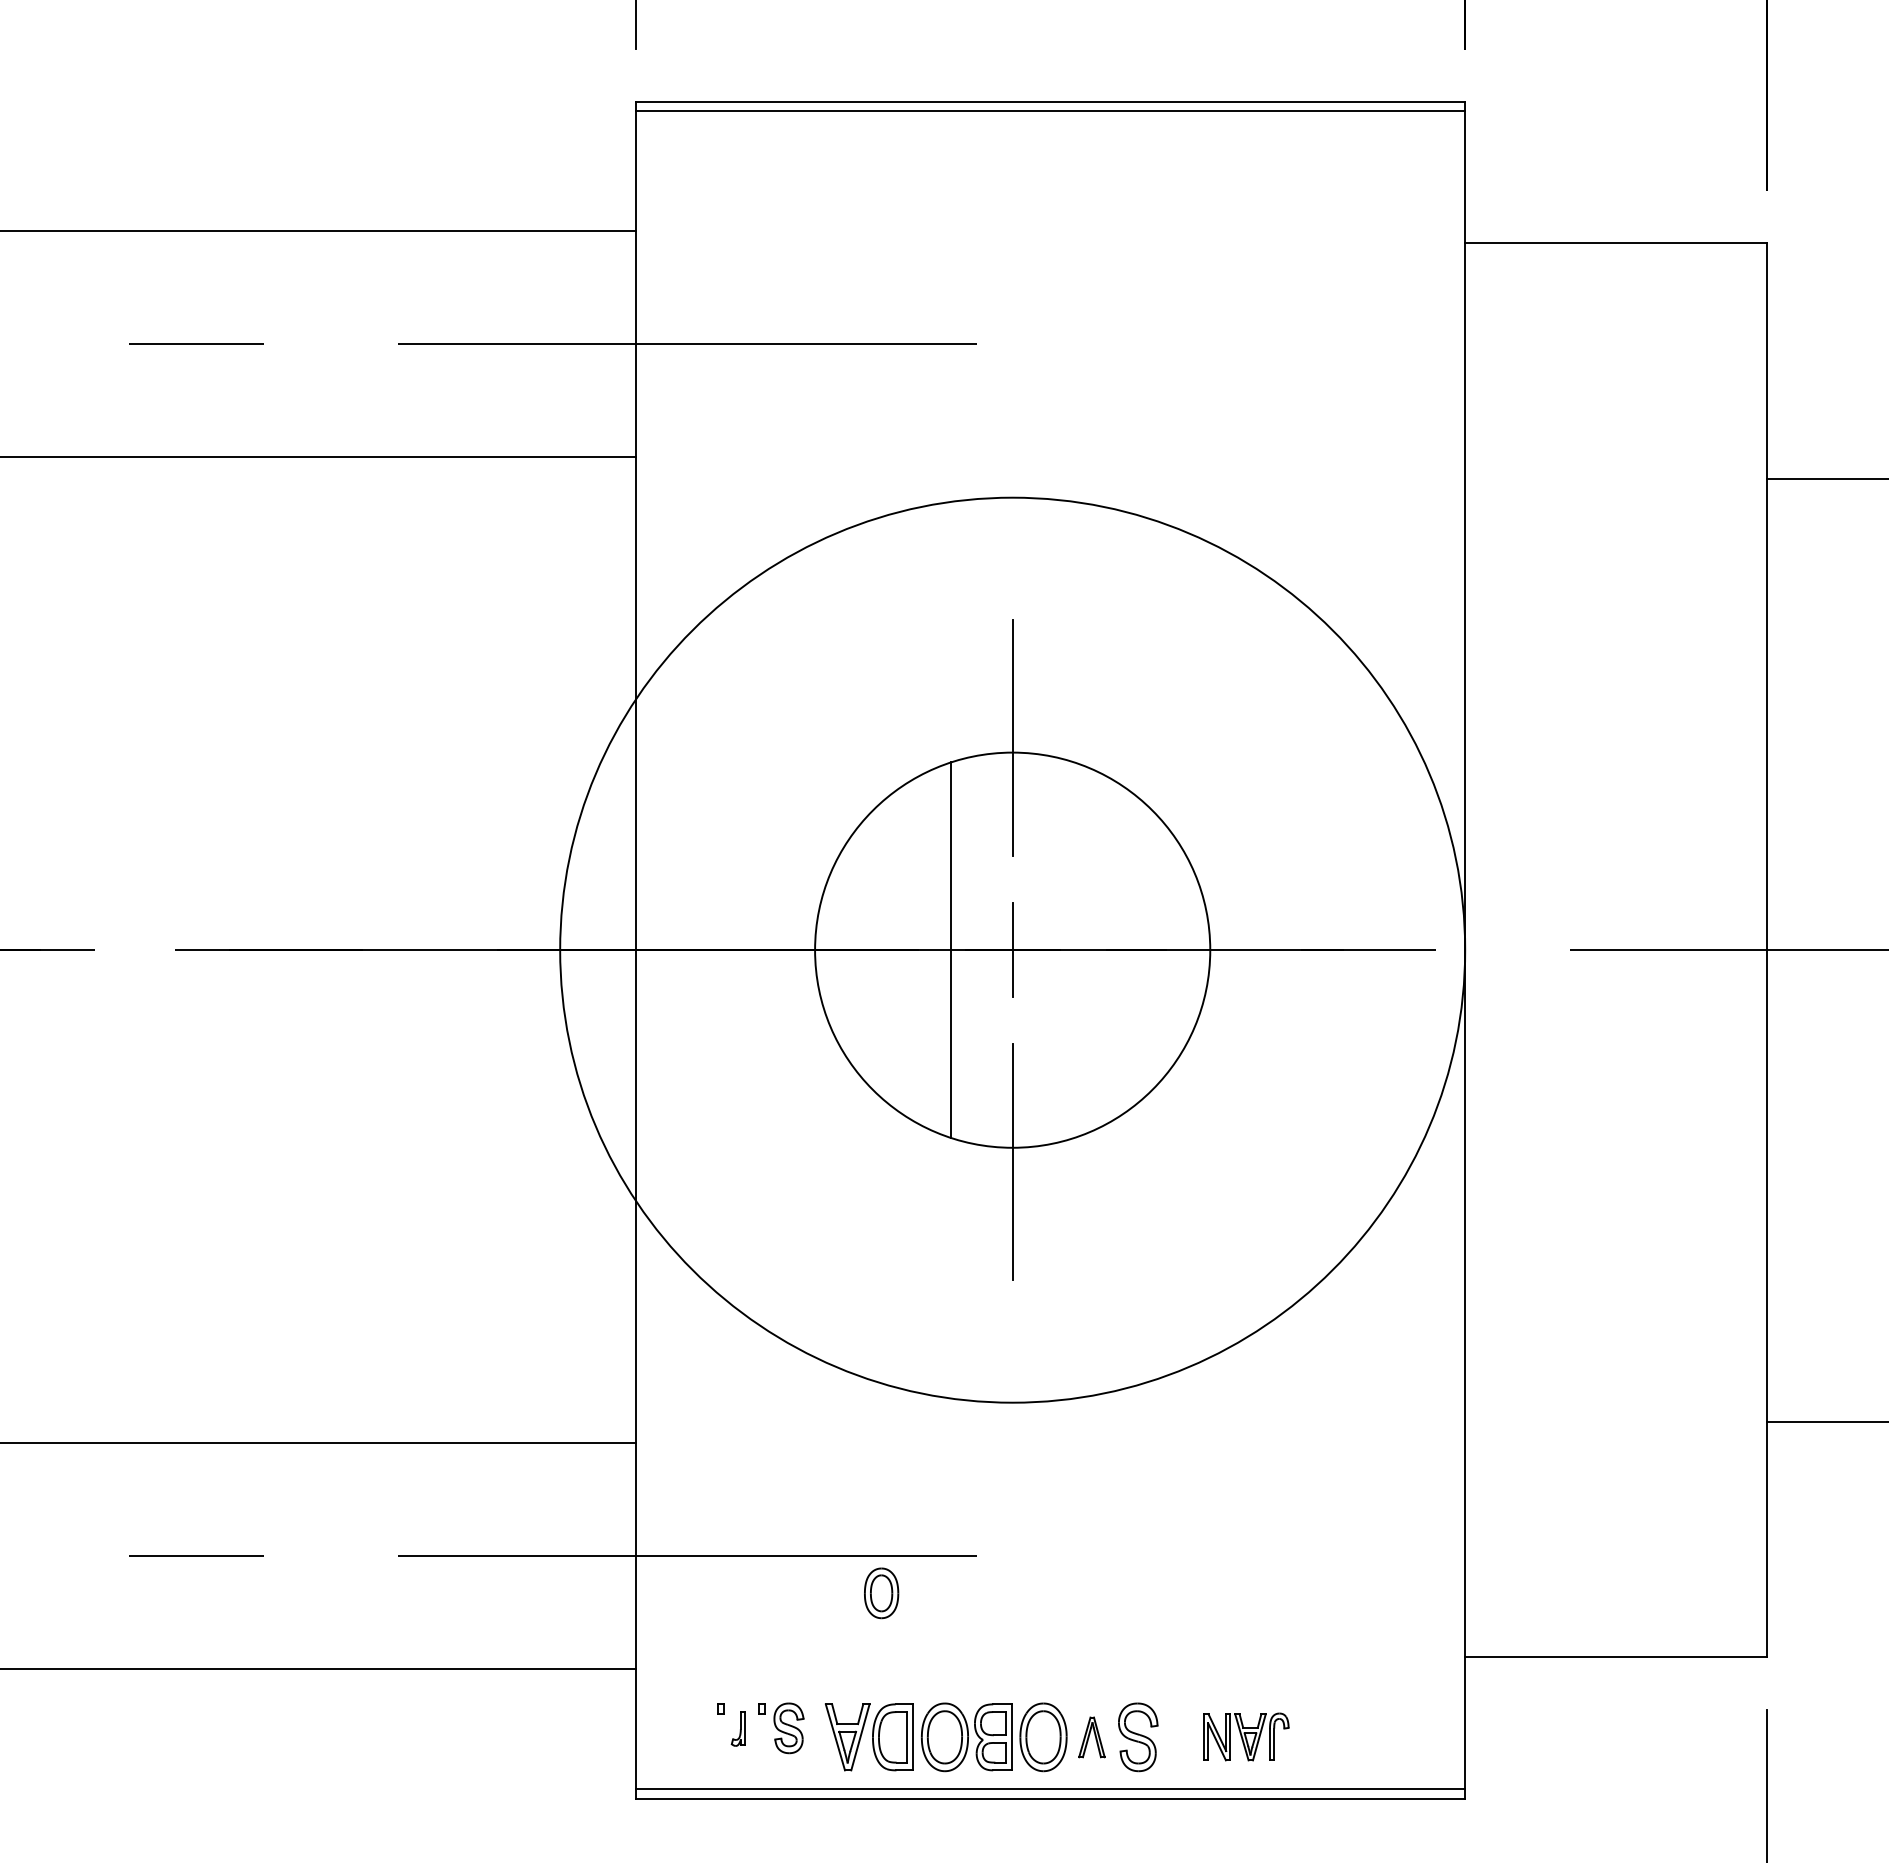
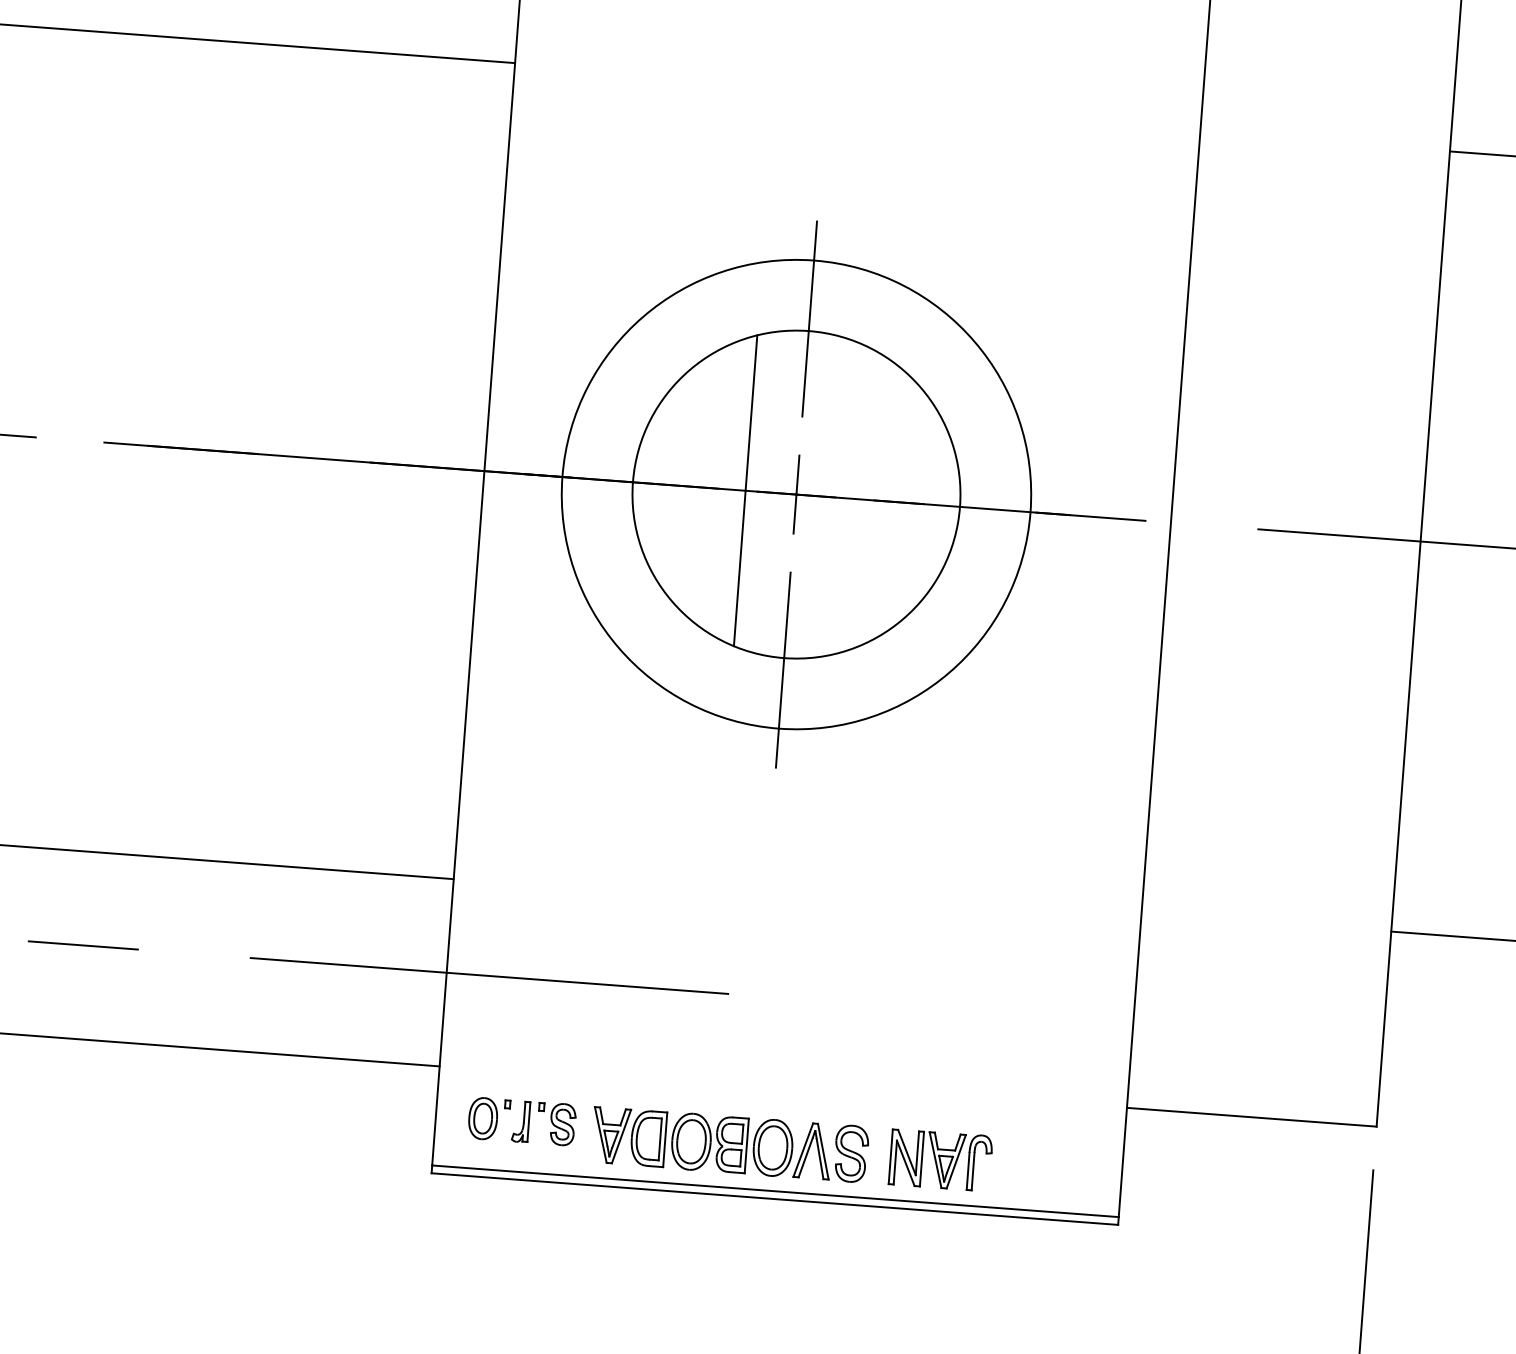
circle: (1012, 950) -> (796, 494), size x0.62
part: (881, 1593) -> (483, 1118), moved
part: (738, 1728) -> (521, 1121), size x1.43
part: (1246, 1736) -> (941, 1159), size x1.43
part: (1091, 1737) -> (812, 1151), size x1.67

